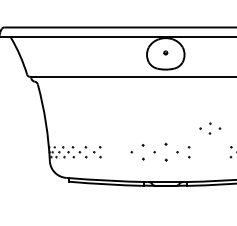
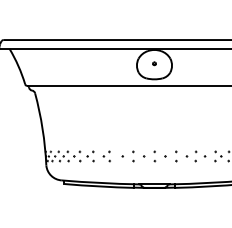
part: (209, 128) -> (195, 156), moved
part: (114, 152) -> (106, 156), added
part: (143, 152) -> (133, 156), size x0.71
part: (165, 152) -> (154, 156), size x0.62

